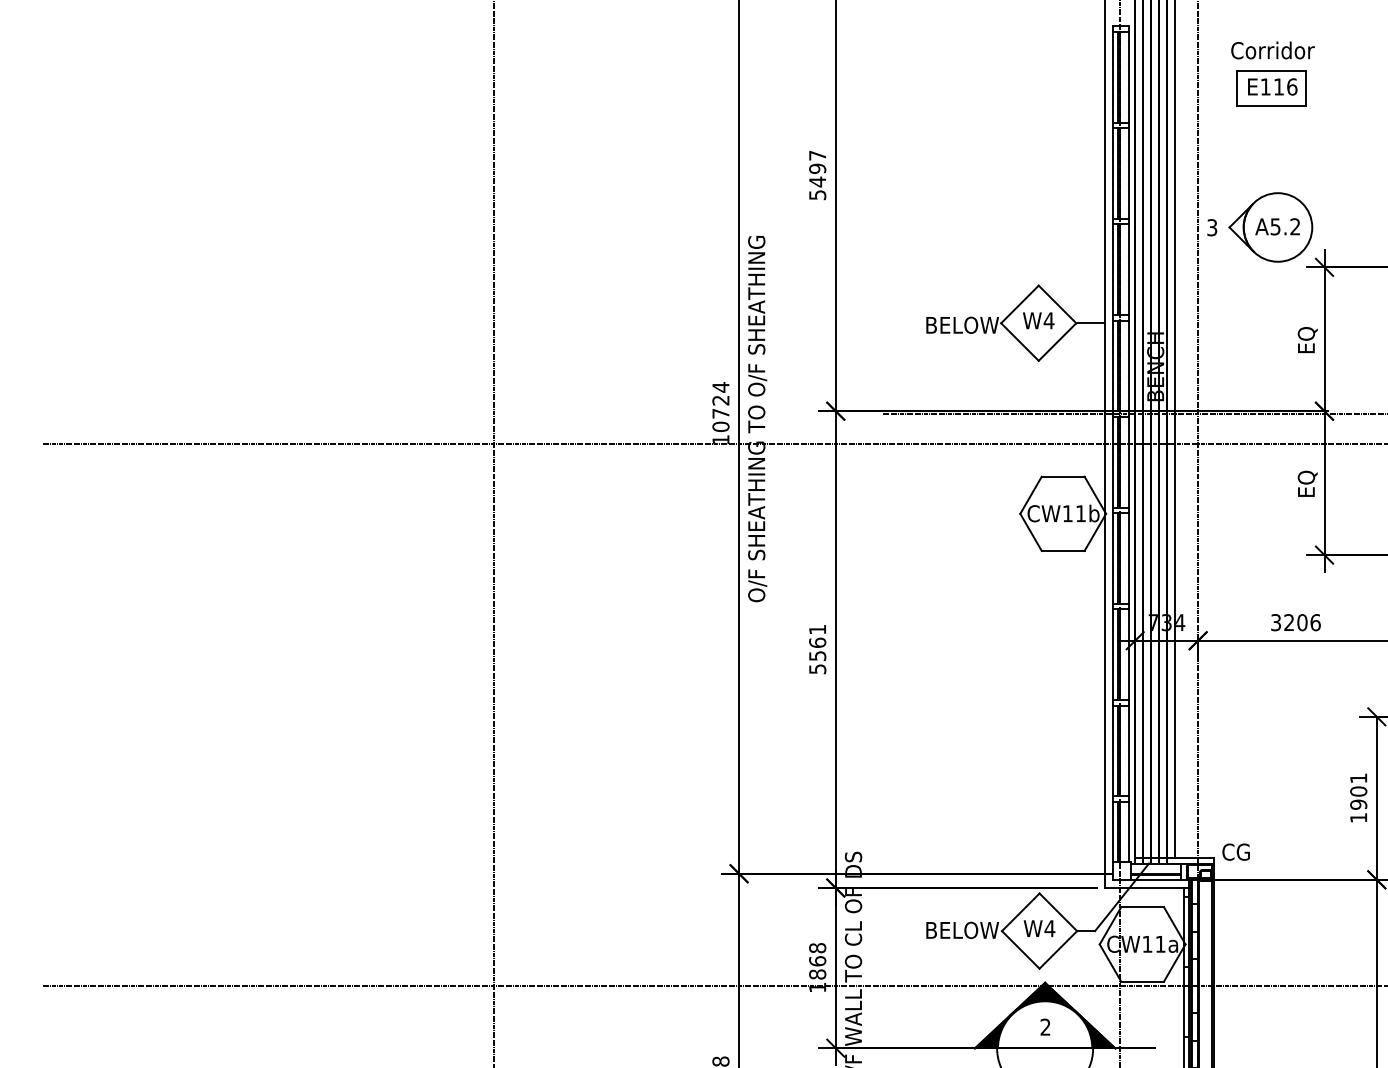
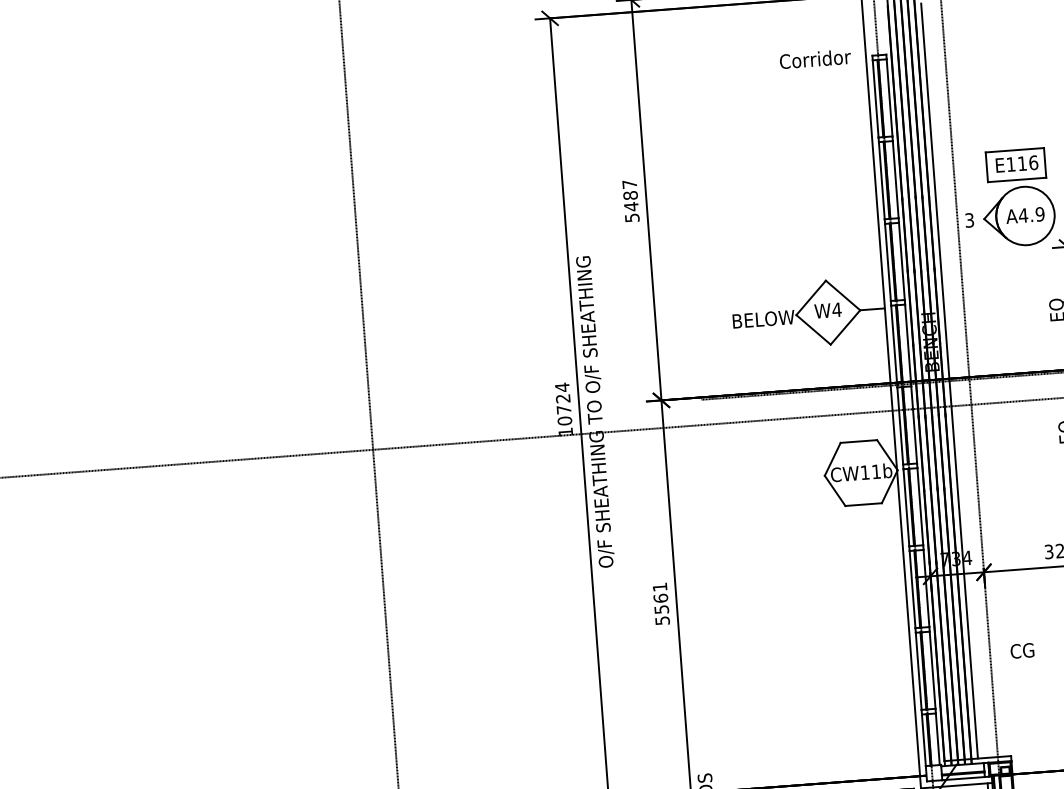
text: (1272, 50) -> (815, 59), moved
part: (1271, 88) -> (1016, 165), moved
text: (817, 168) -> (630, 195), 5497 -> 5487
text: (1285, 226) -> (1031, 214), A5.2 -> A4.9
text: (1235, 851) -> (1021, 650), moved

